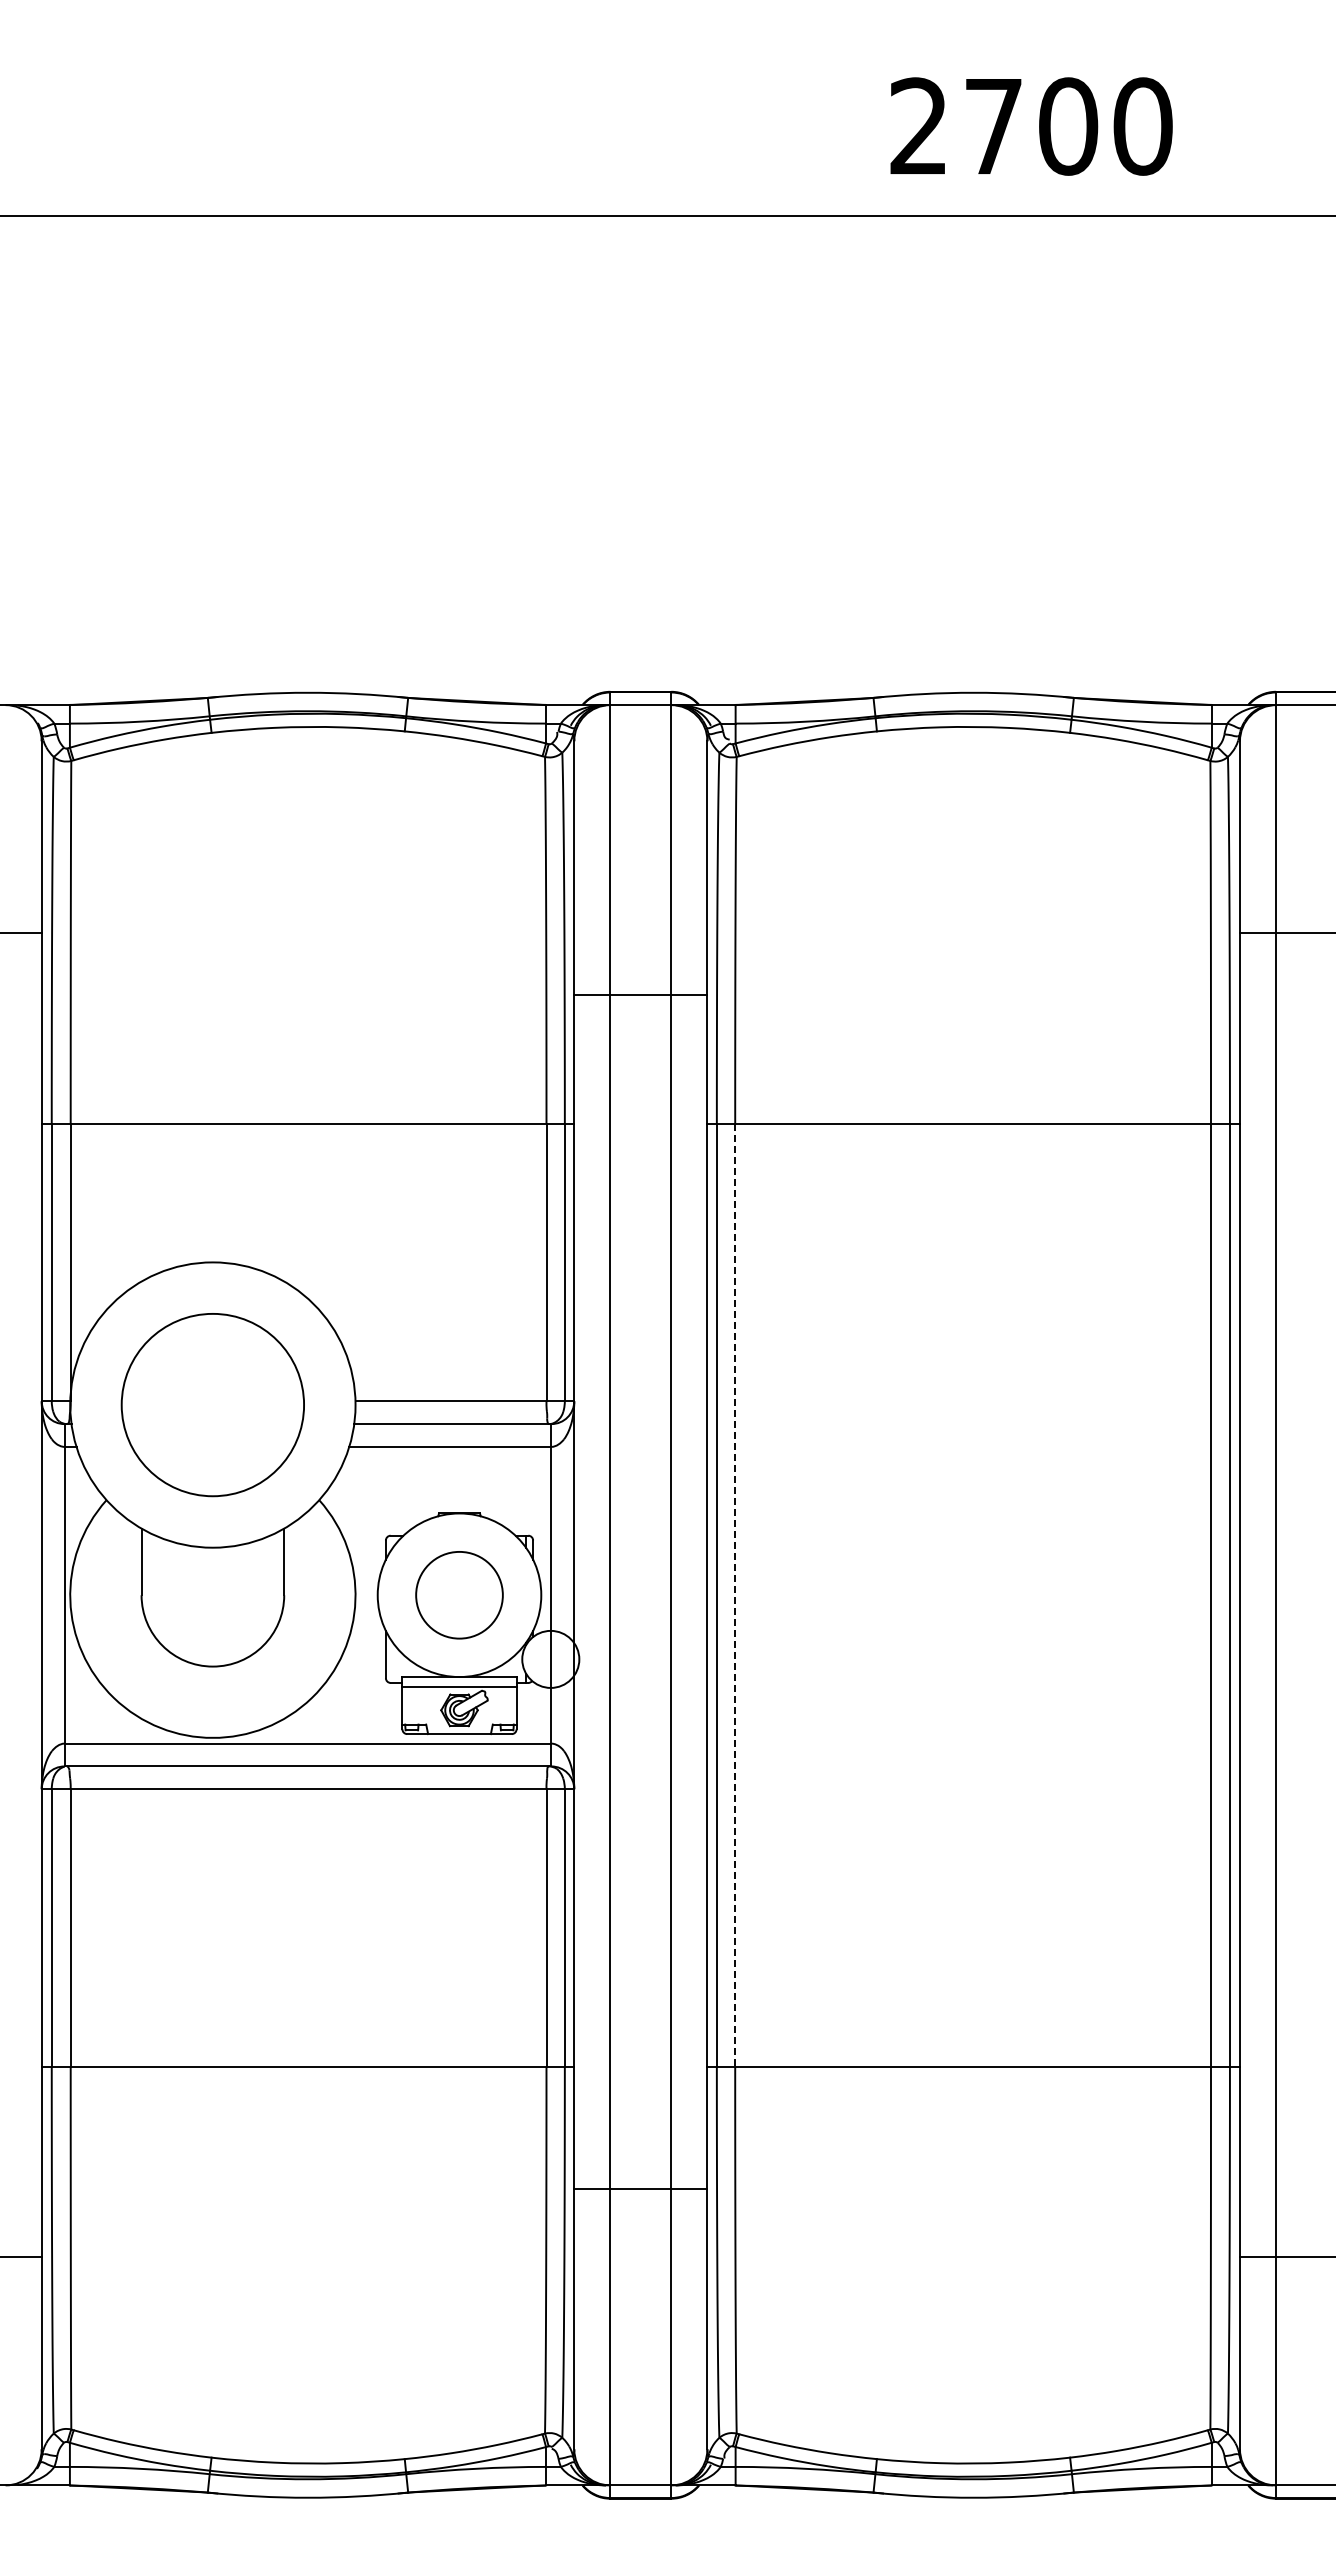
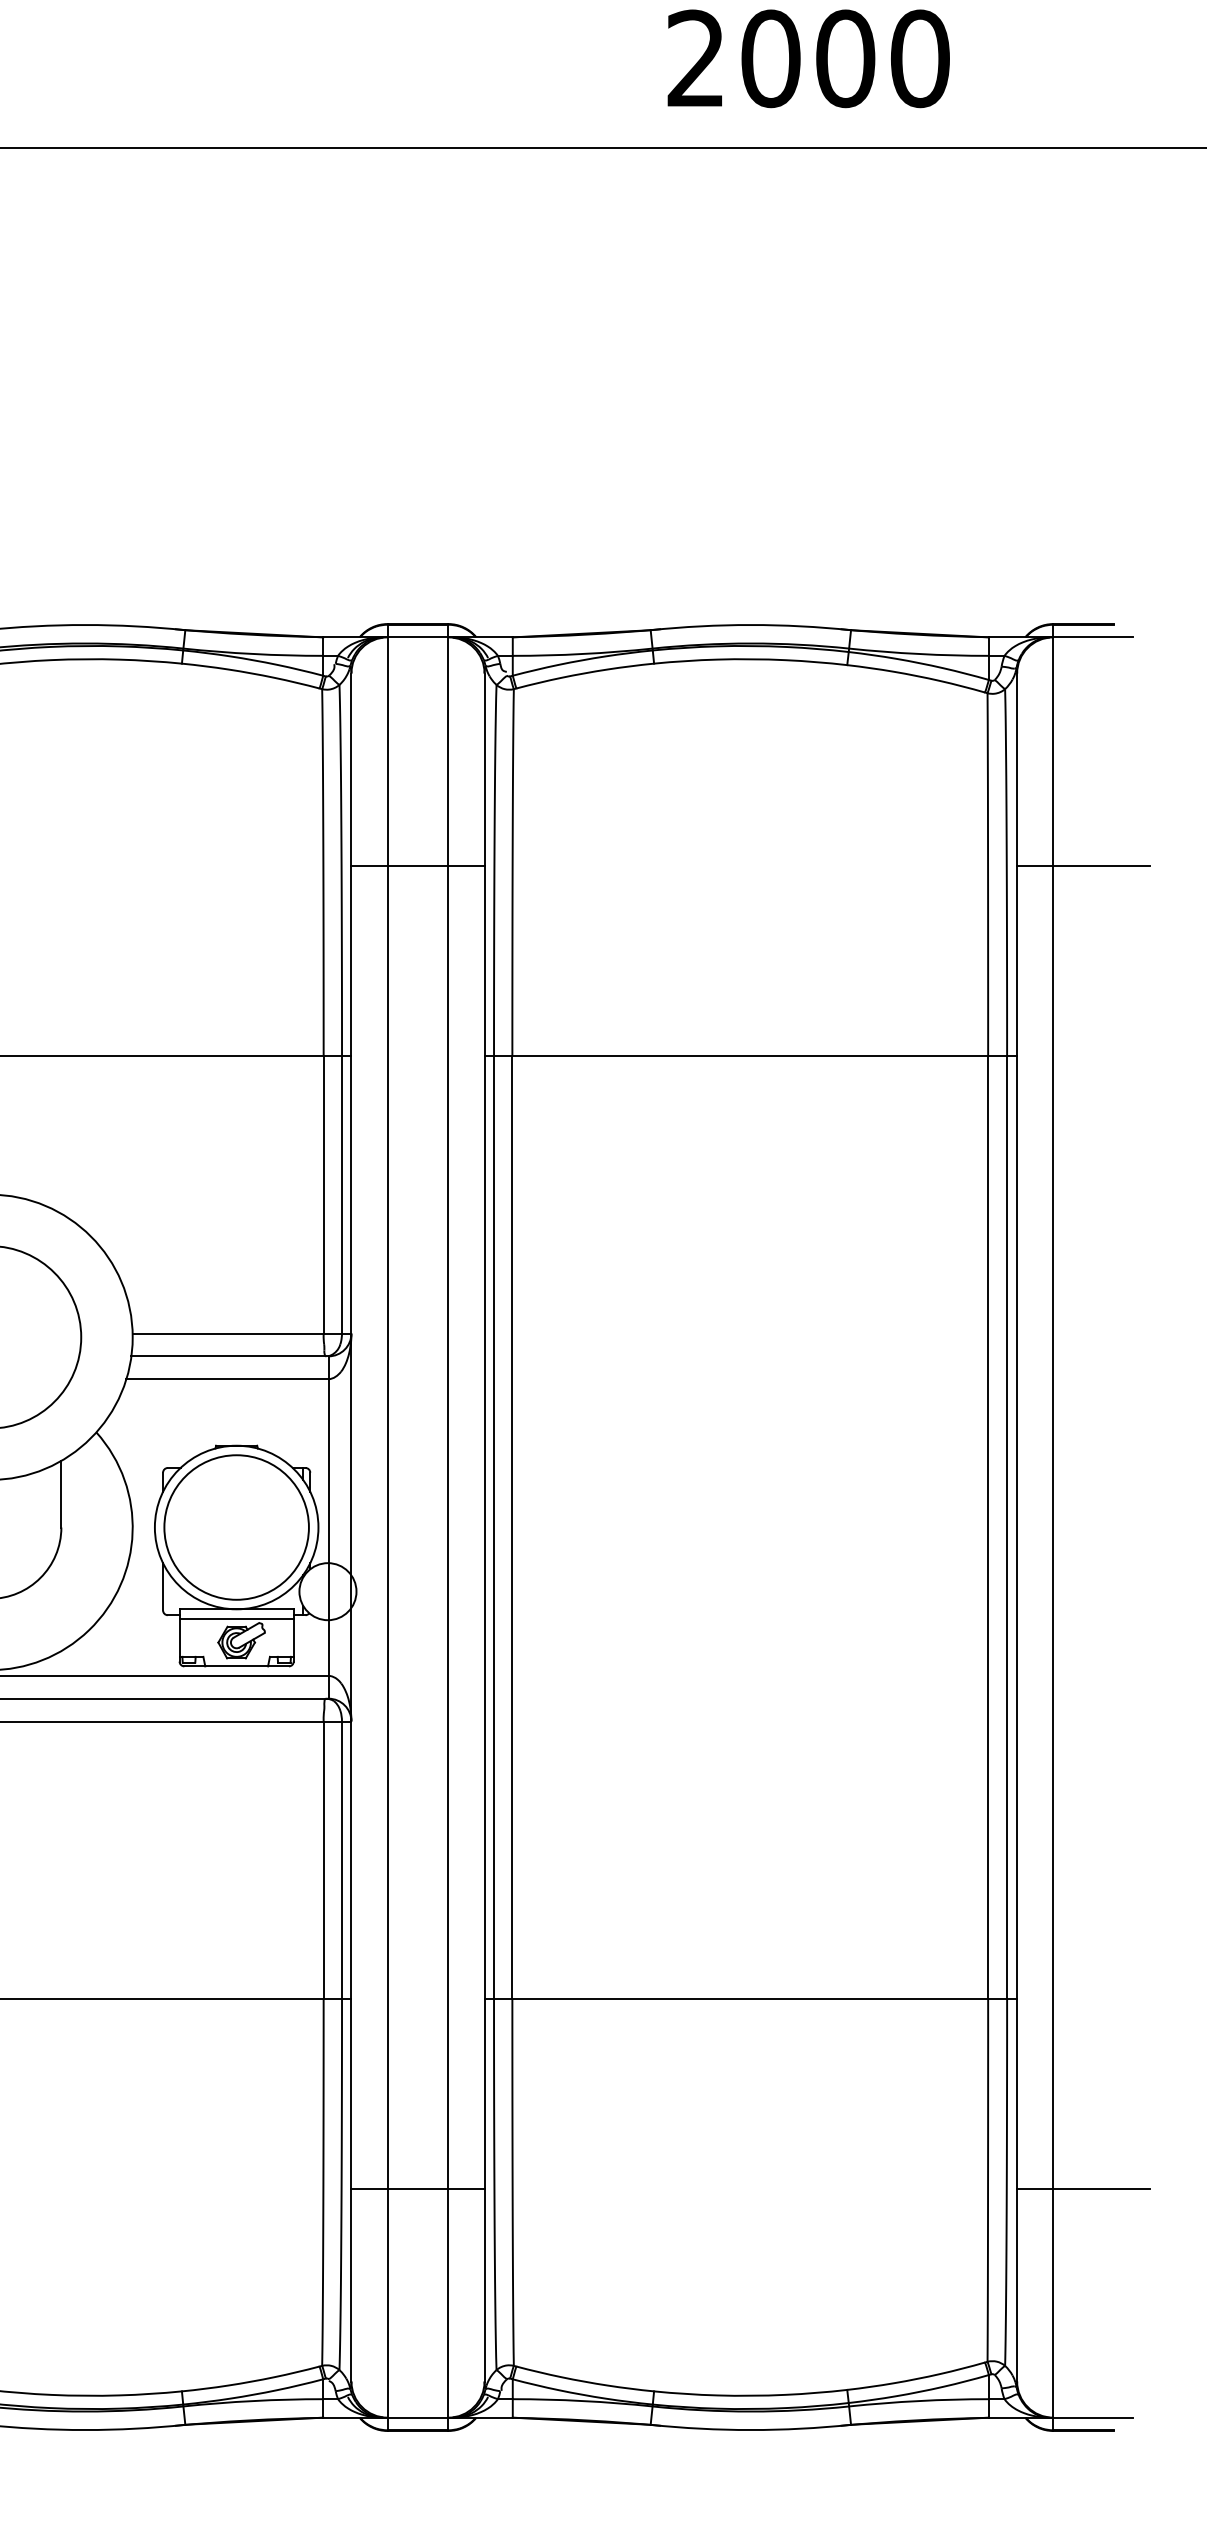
text: (993, 126) -> (770, 58), 2700 -> 2000
line: (640, 995) -> (417, 865), moved
circle: (459, 1594) -> (236, 1526), size x1.67
line: (735, 1595) -> (512, 1527), dashed -> solid
line: (640, 2189) -> (417, 2189), moved

